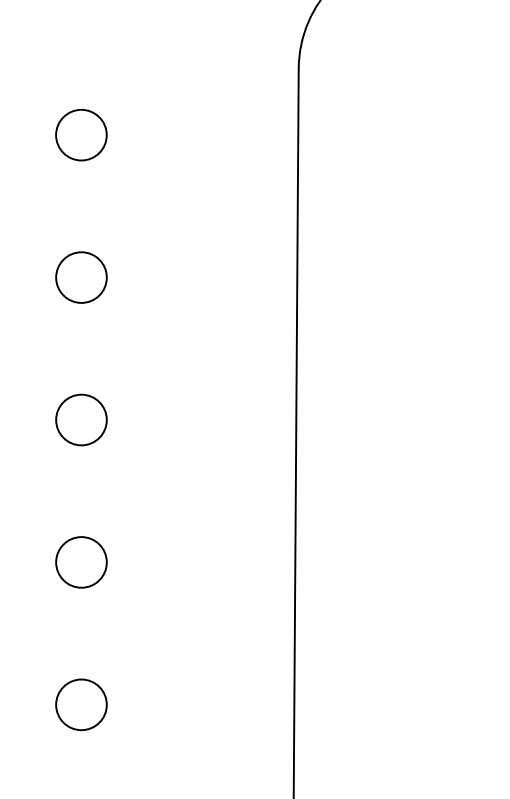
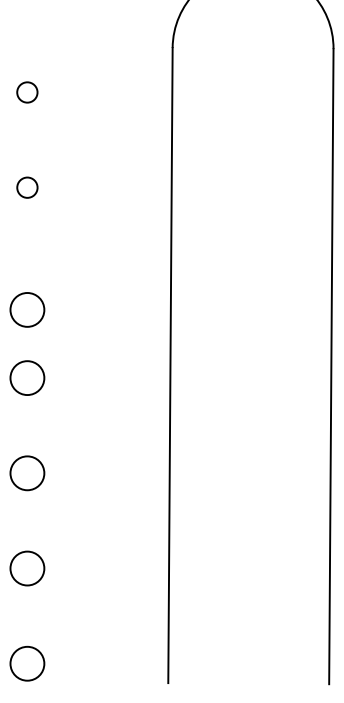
circle: (81, 135) -> (27, 92), size x0.6
circle: (81, 277) -> (27, 187), size x0.6
circle: (81, 419) -> (27, 309), moved

